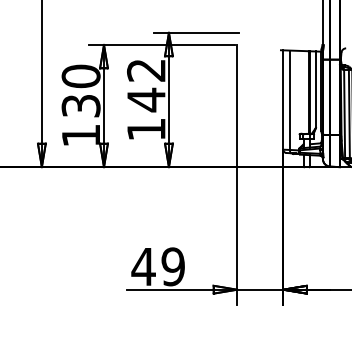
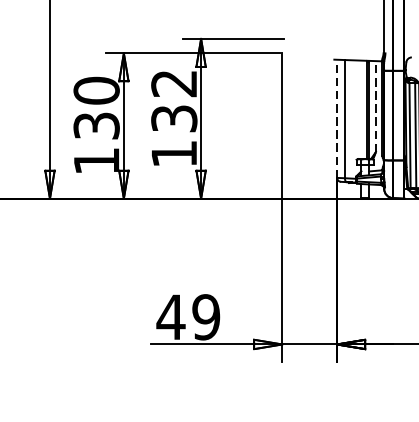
line: (315, 89) -> (375, 106), solid -> dashed
text: (146, 99) -> (174, 118), 142 -> 132
line: (283, 100) -> (337, 119), solid -> dashed

